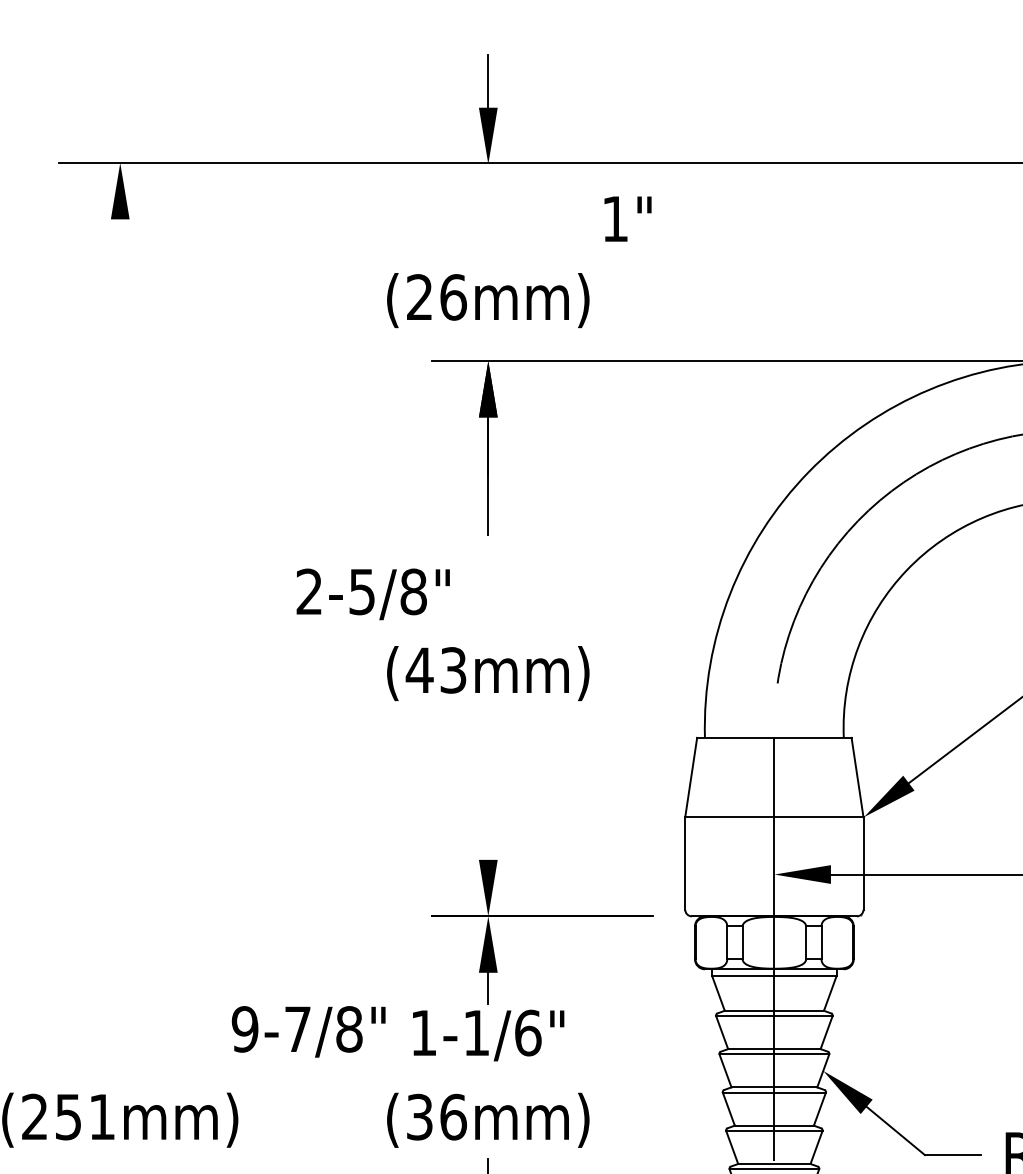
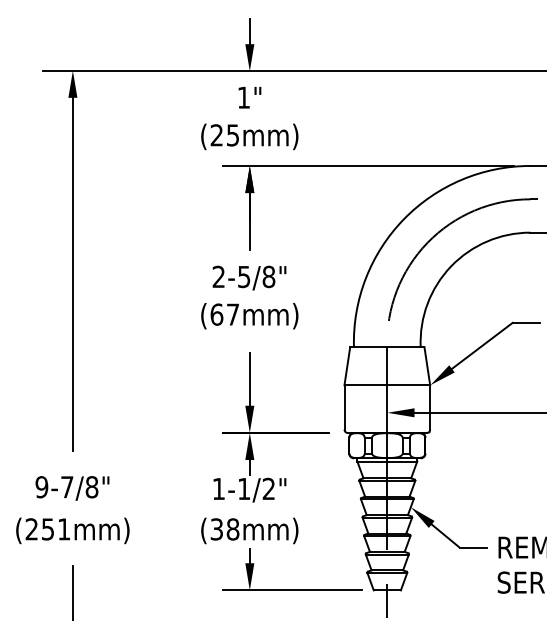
text: (627, 218) -> (249, 97), moved
text: (452, 297) -> (232, 135), (26mm) -> (25mm)
line: (119, 586) -> (72, 274), added
text: (373, 593) -> (249, 277), moved
text: (435, 670) -> (224, 314), (43mm) -> (67mm)
line: (487, 803) -> (249, 378), added
text: (308, 1032) -> (72, 488), moved
text: (527, 1032) -> (268, 488), 1-1/6" -> 1-1/2"
text: (452, 1117) -> (232, 529), (36mm) -> (38mm)

